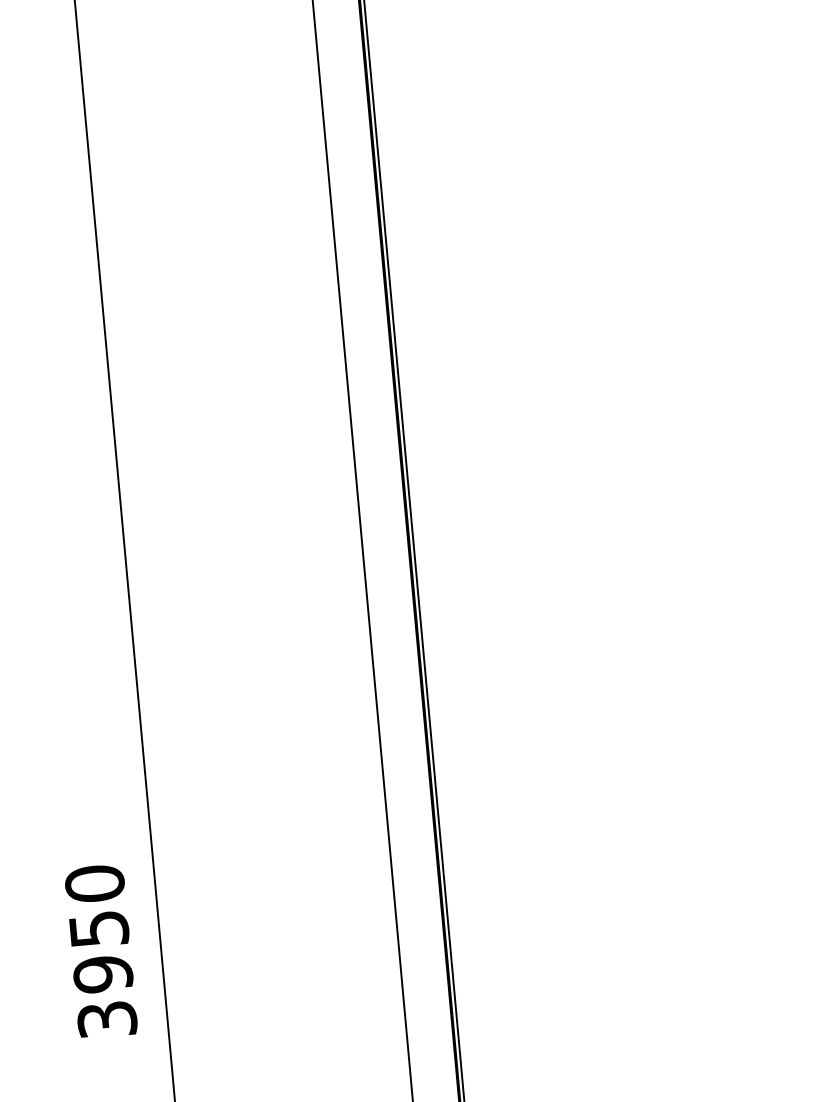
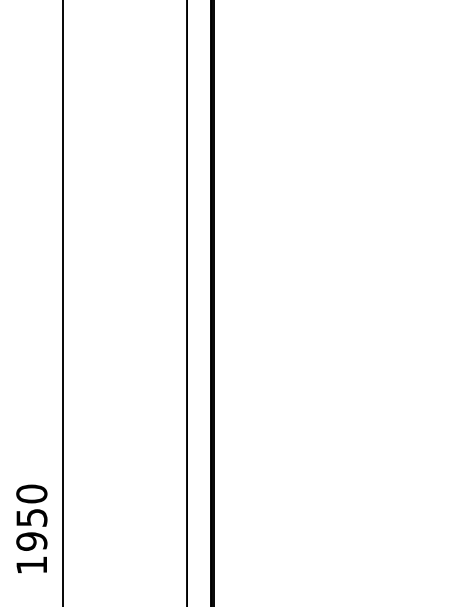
text: (106, 1020) -> (31, 565), 3950 -> 1950

